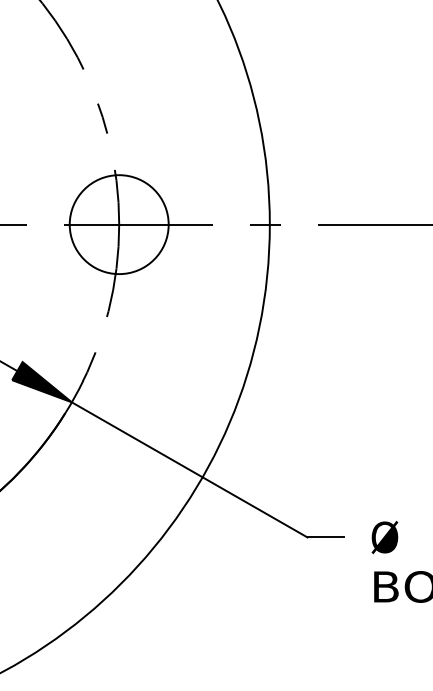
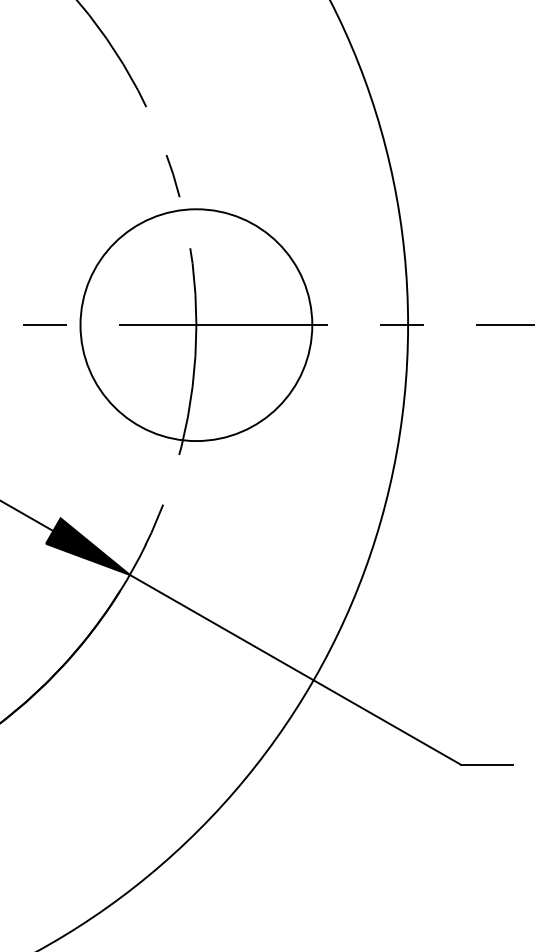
circle: (118, 224) -> (195, 324), size x1.67

